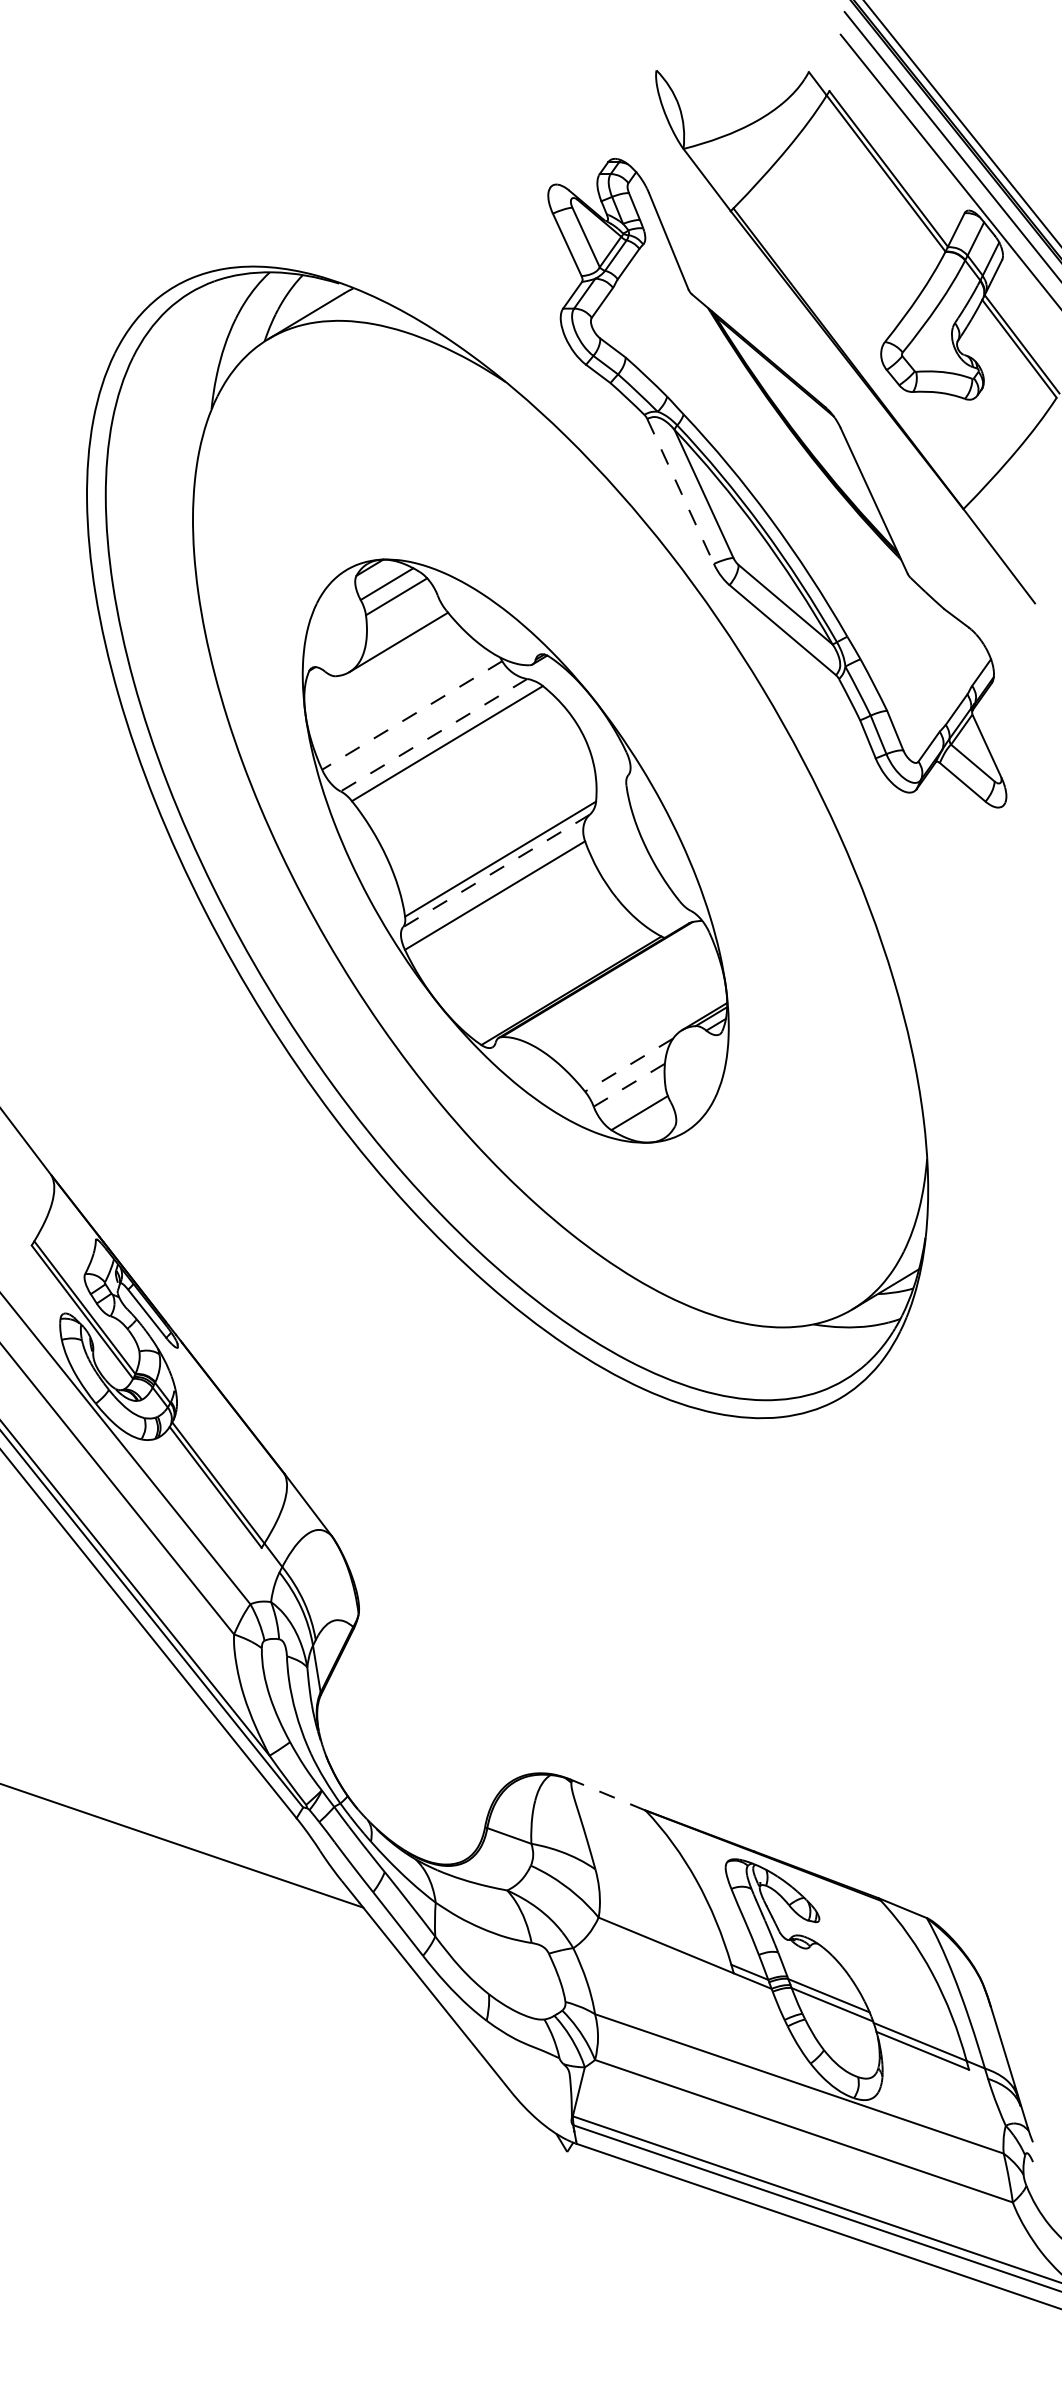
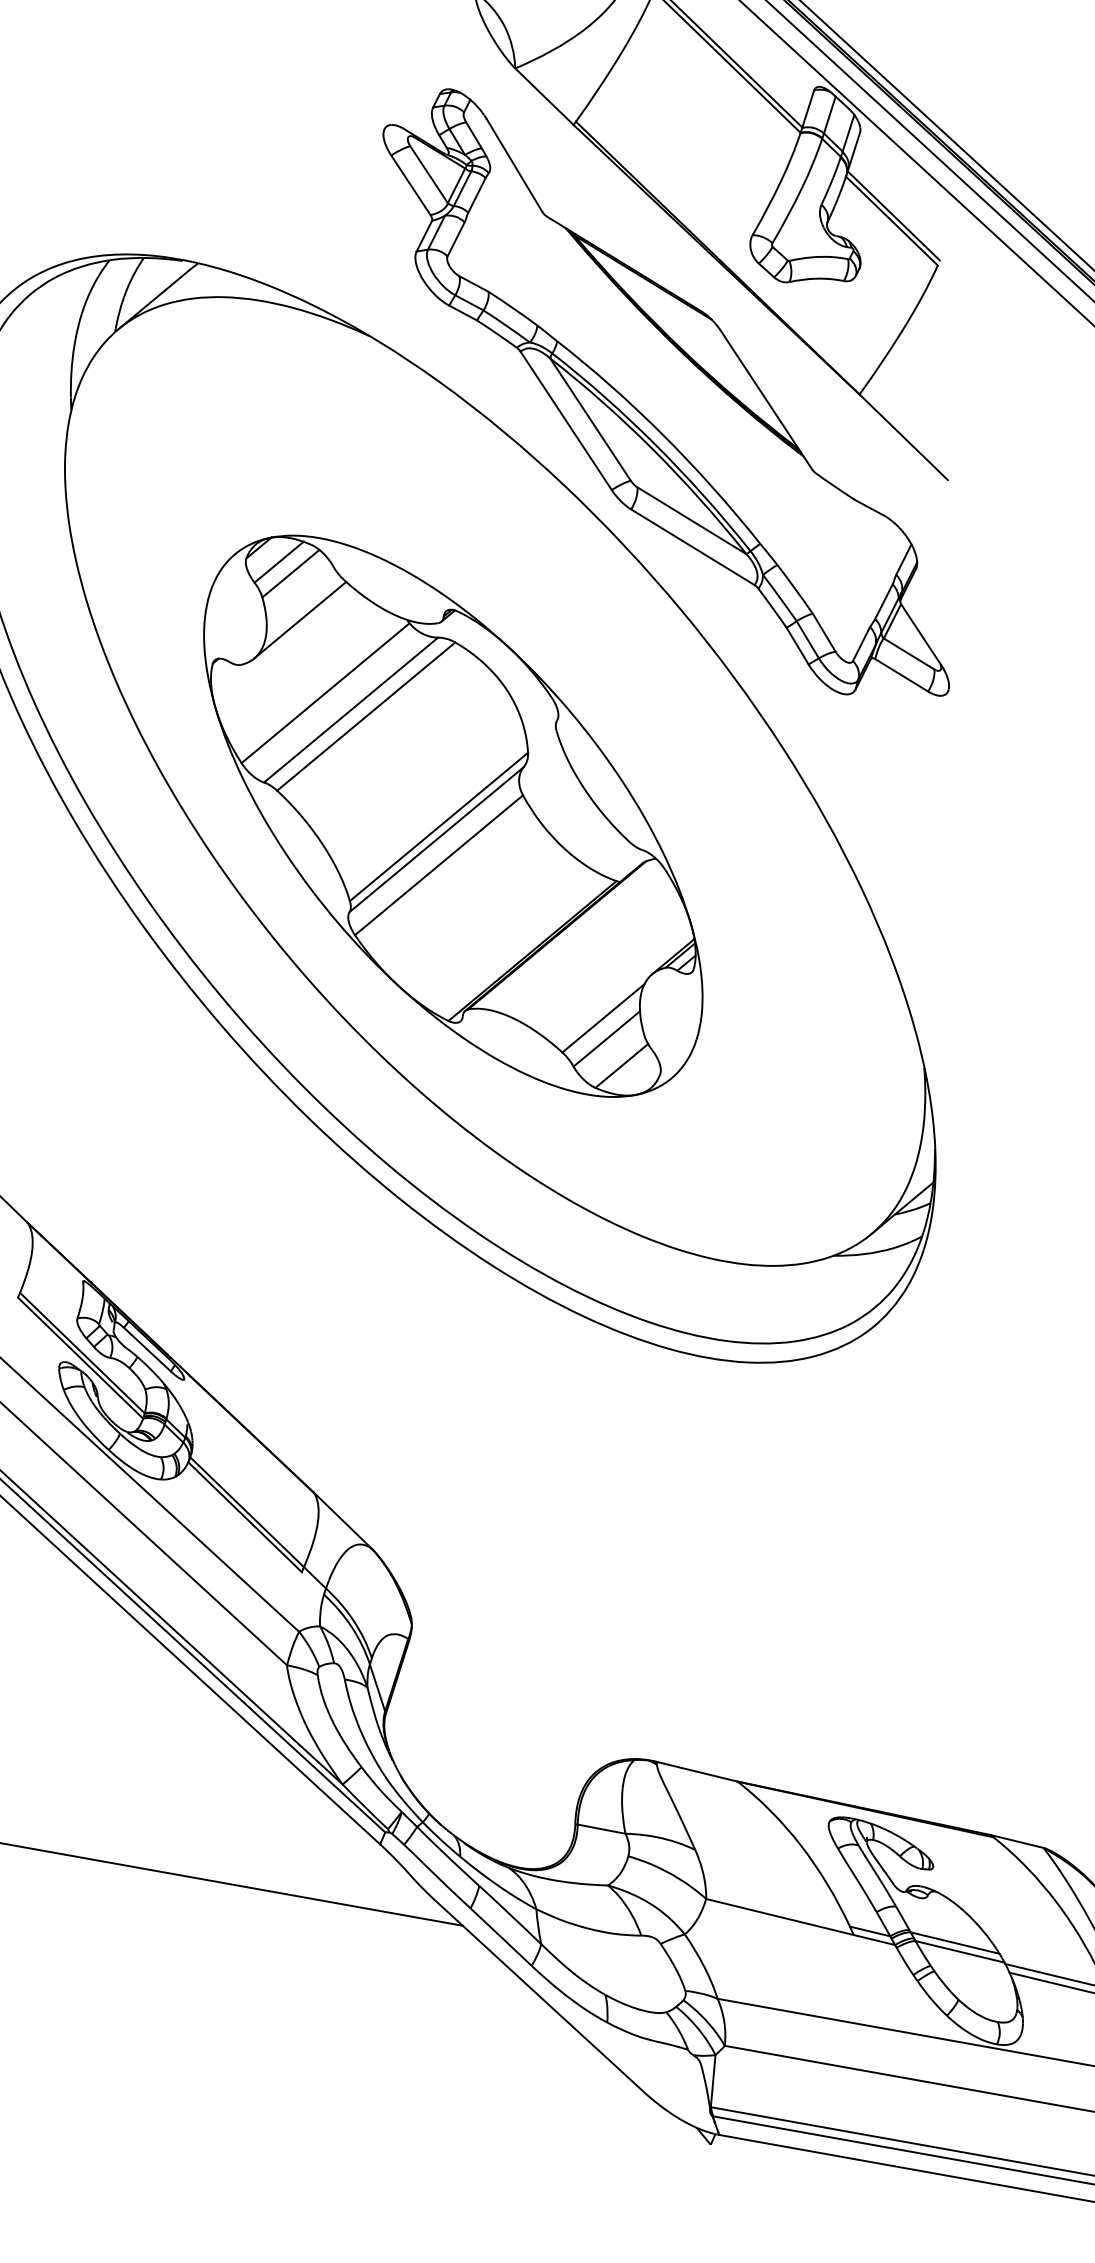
line: (680, 491) -> (566, 420), dashed -> solid
line: (411, 715) -> (324, 693), dashed -> solid
line: (434, 735) -> (351, 710), dashed -> solid
line: (496, 870) -> (436, 839), dashed -> solid
line: (628, 1065) -> (602, 1018), dashed -> solid
line: (629, 1085) -> (607, 1039), dashed -> solid
line: (608, 1795) -> (697, 1772), dashed -> solid

